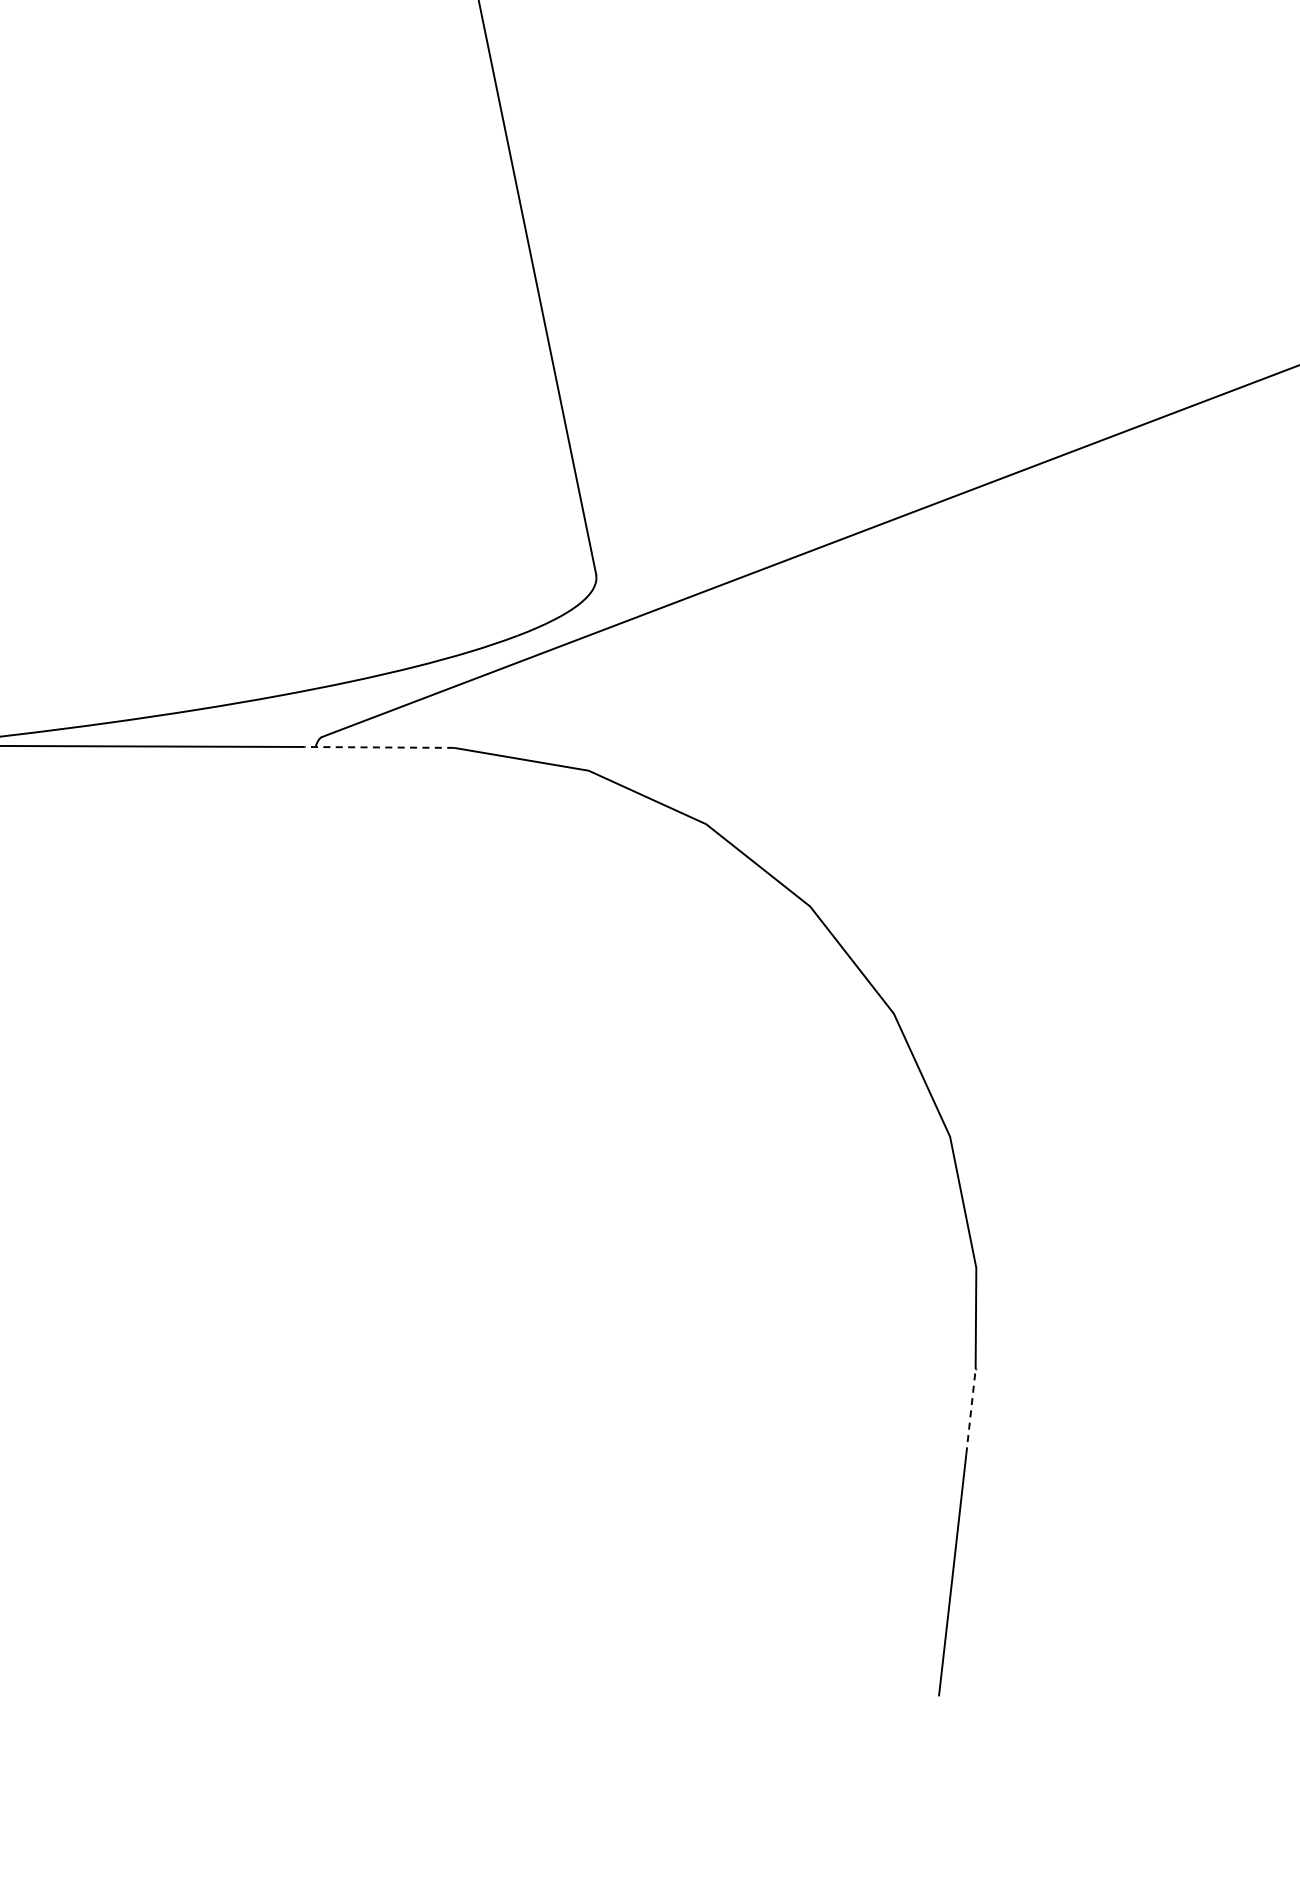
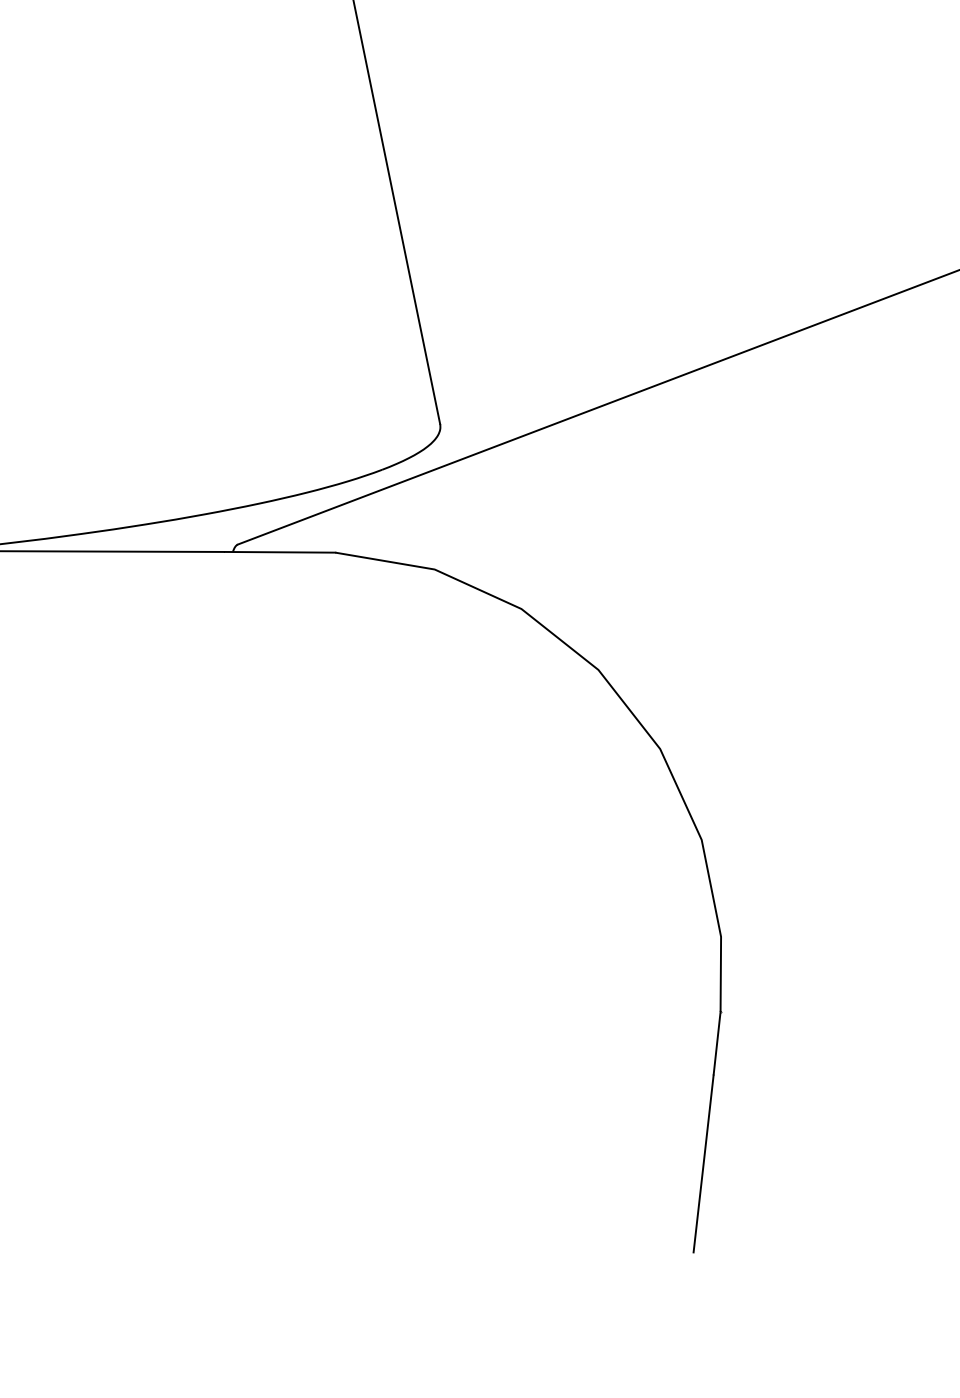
line: (379, 747) -> (280, 552), dashed -> solid
line: (970, 1411) -> (716, 1042), dashed -> solid

